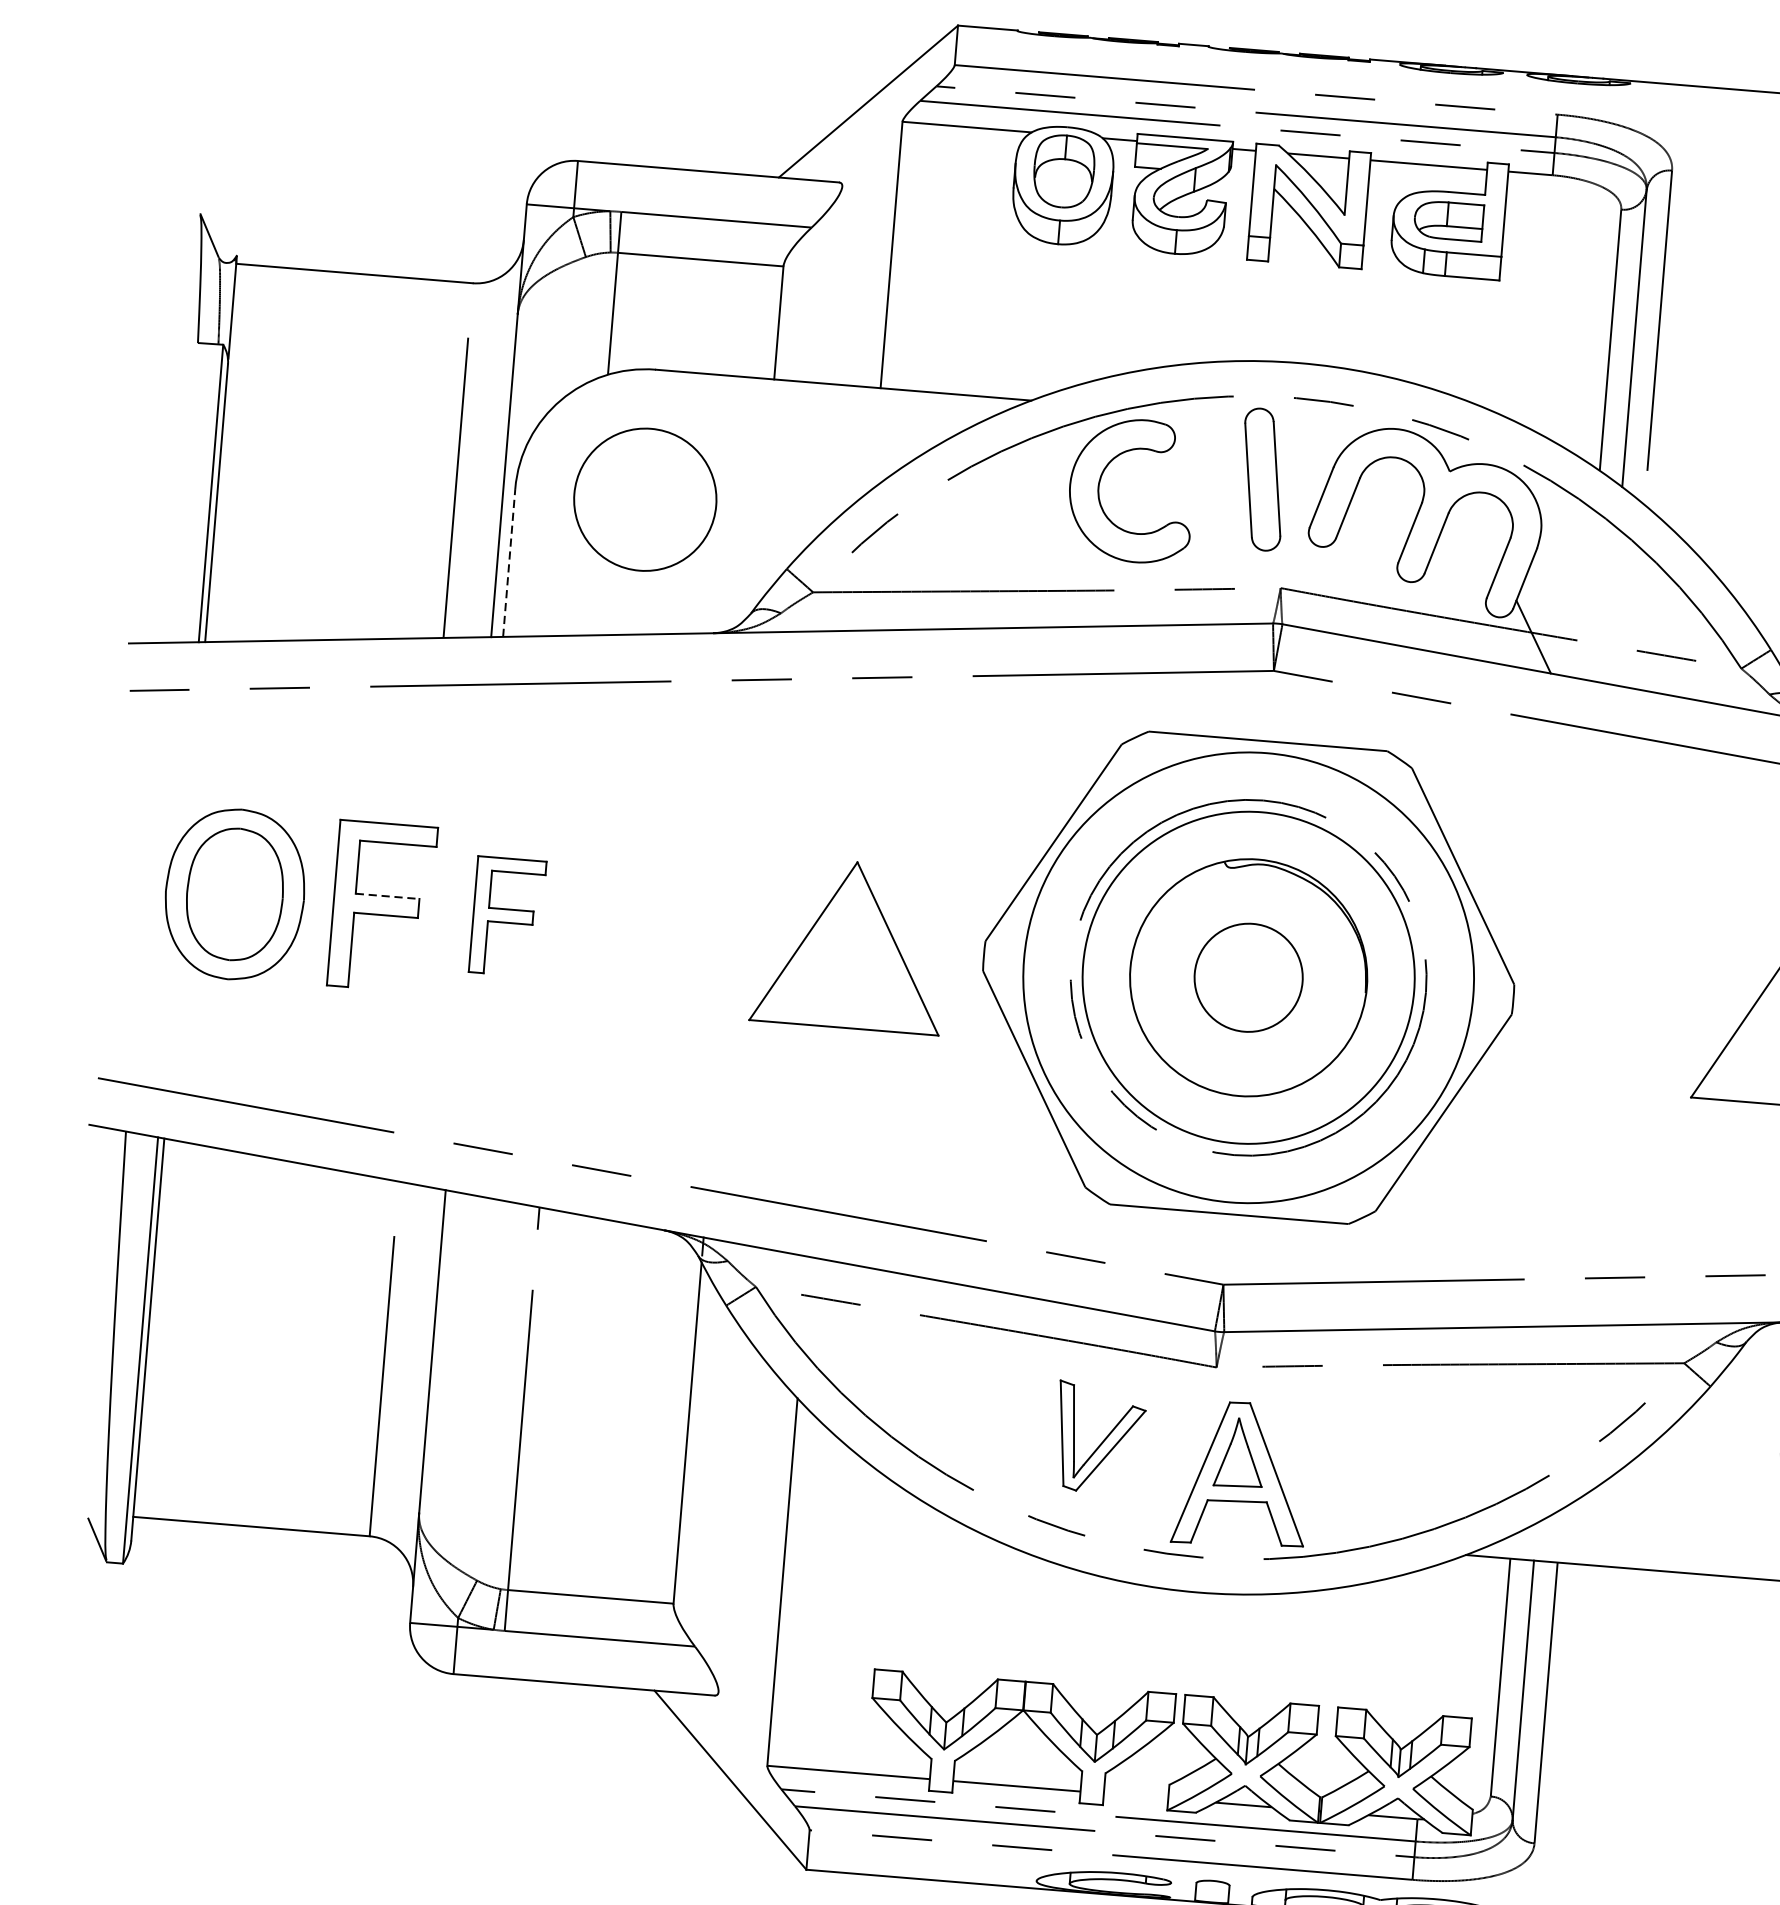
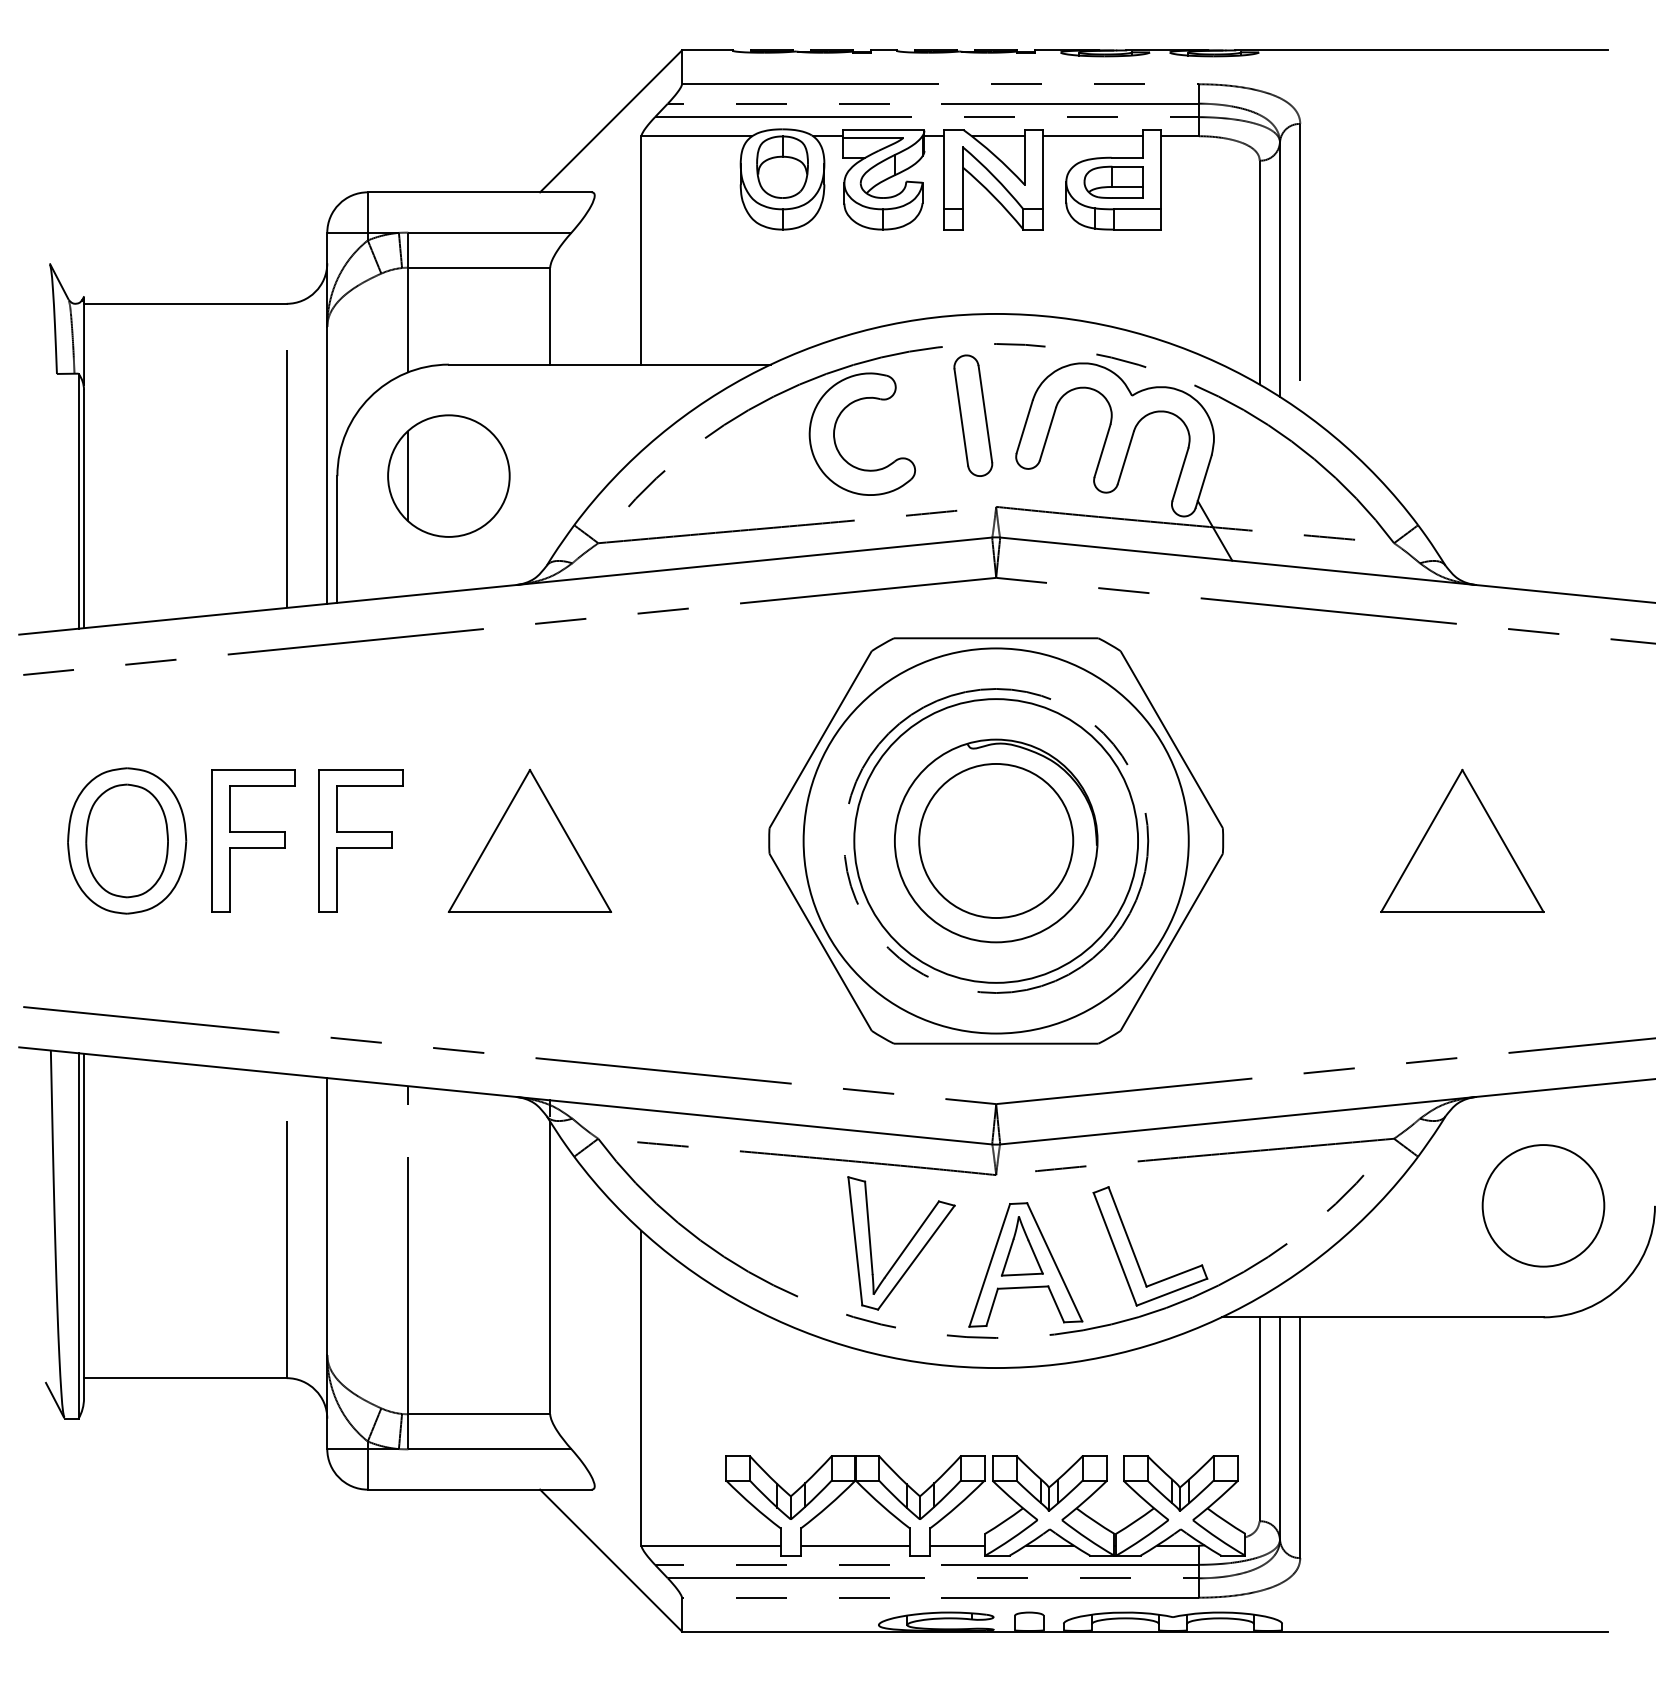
line: (598, 495) -> (408, 475), added
line: (509, 562) -> (337, 539), dashed -> solid
line: (388, 895) -> (257, 831), dashed -> solid
part: (507, 916) -> (360, 840), size x1.43
part: (850, 944) -> (529, 840), moved
circle: (1249, 977) -> (996, 840), size x1.67
part: (1099, 1438) -> (901, 1243), size x1.43
part: (1370, 1469) -> (1134, 1251), added
line: (1135, 1795) -> (957, 1545), added

